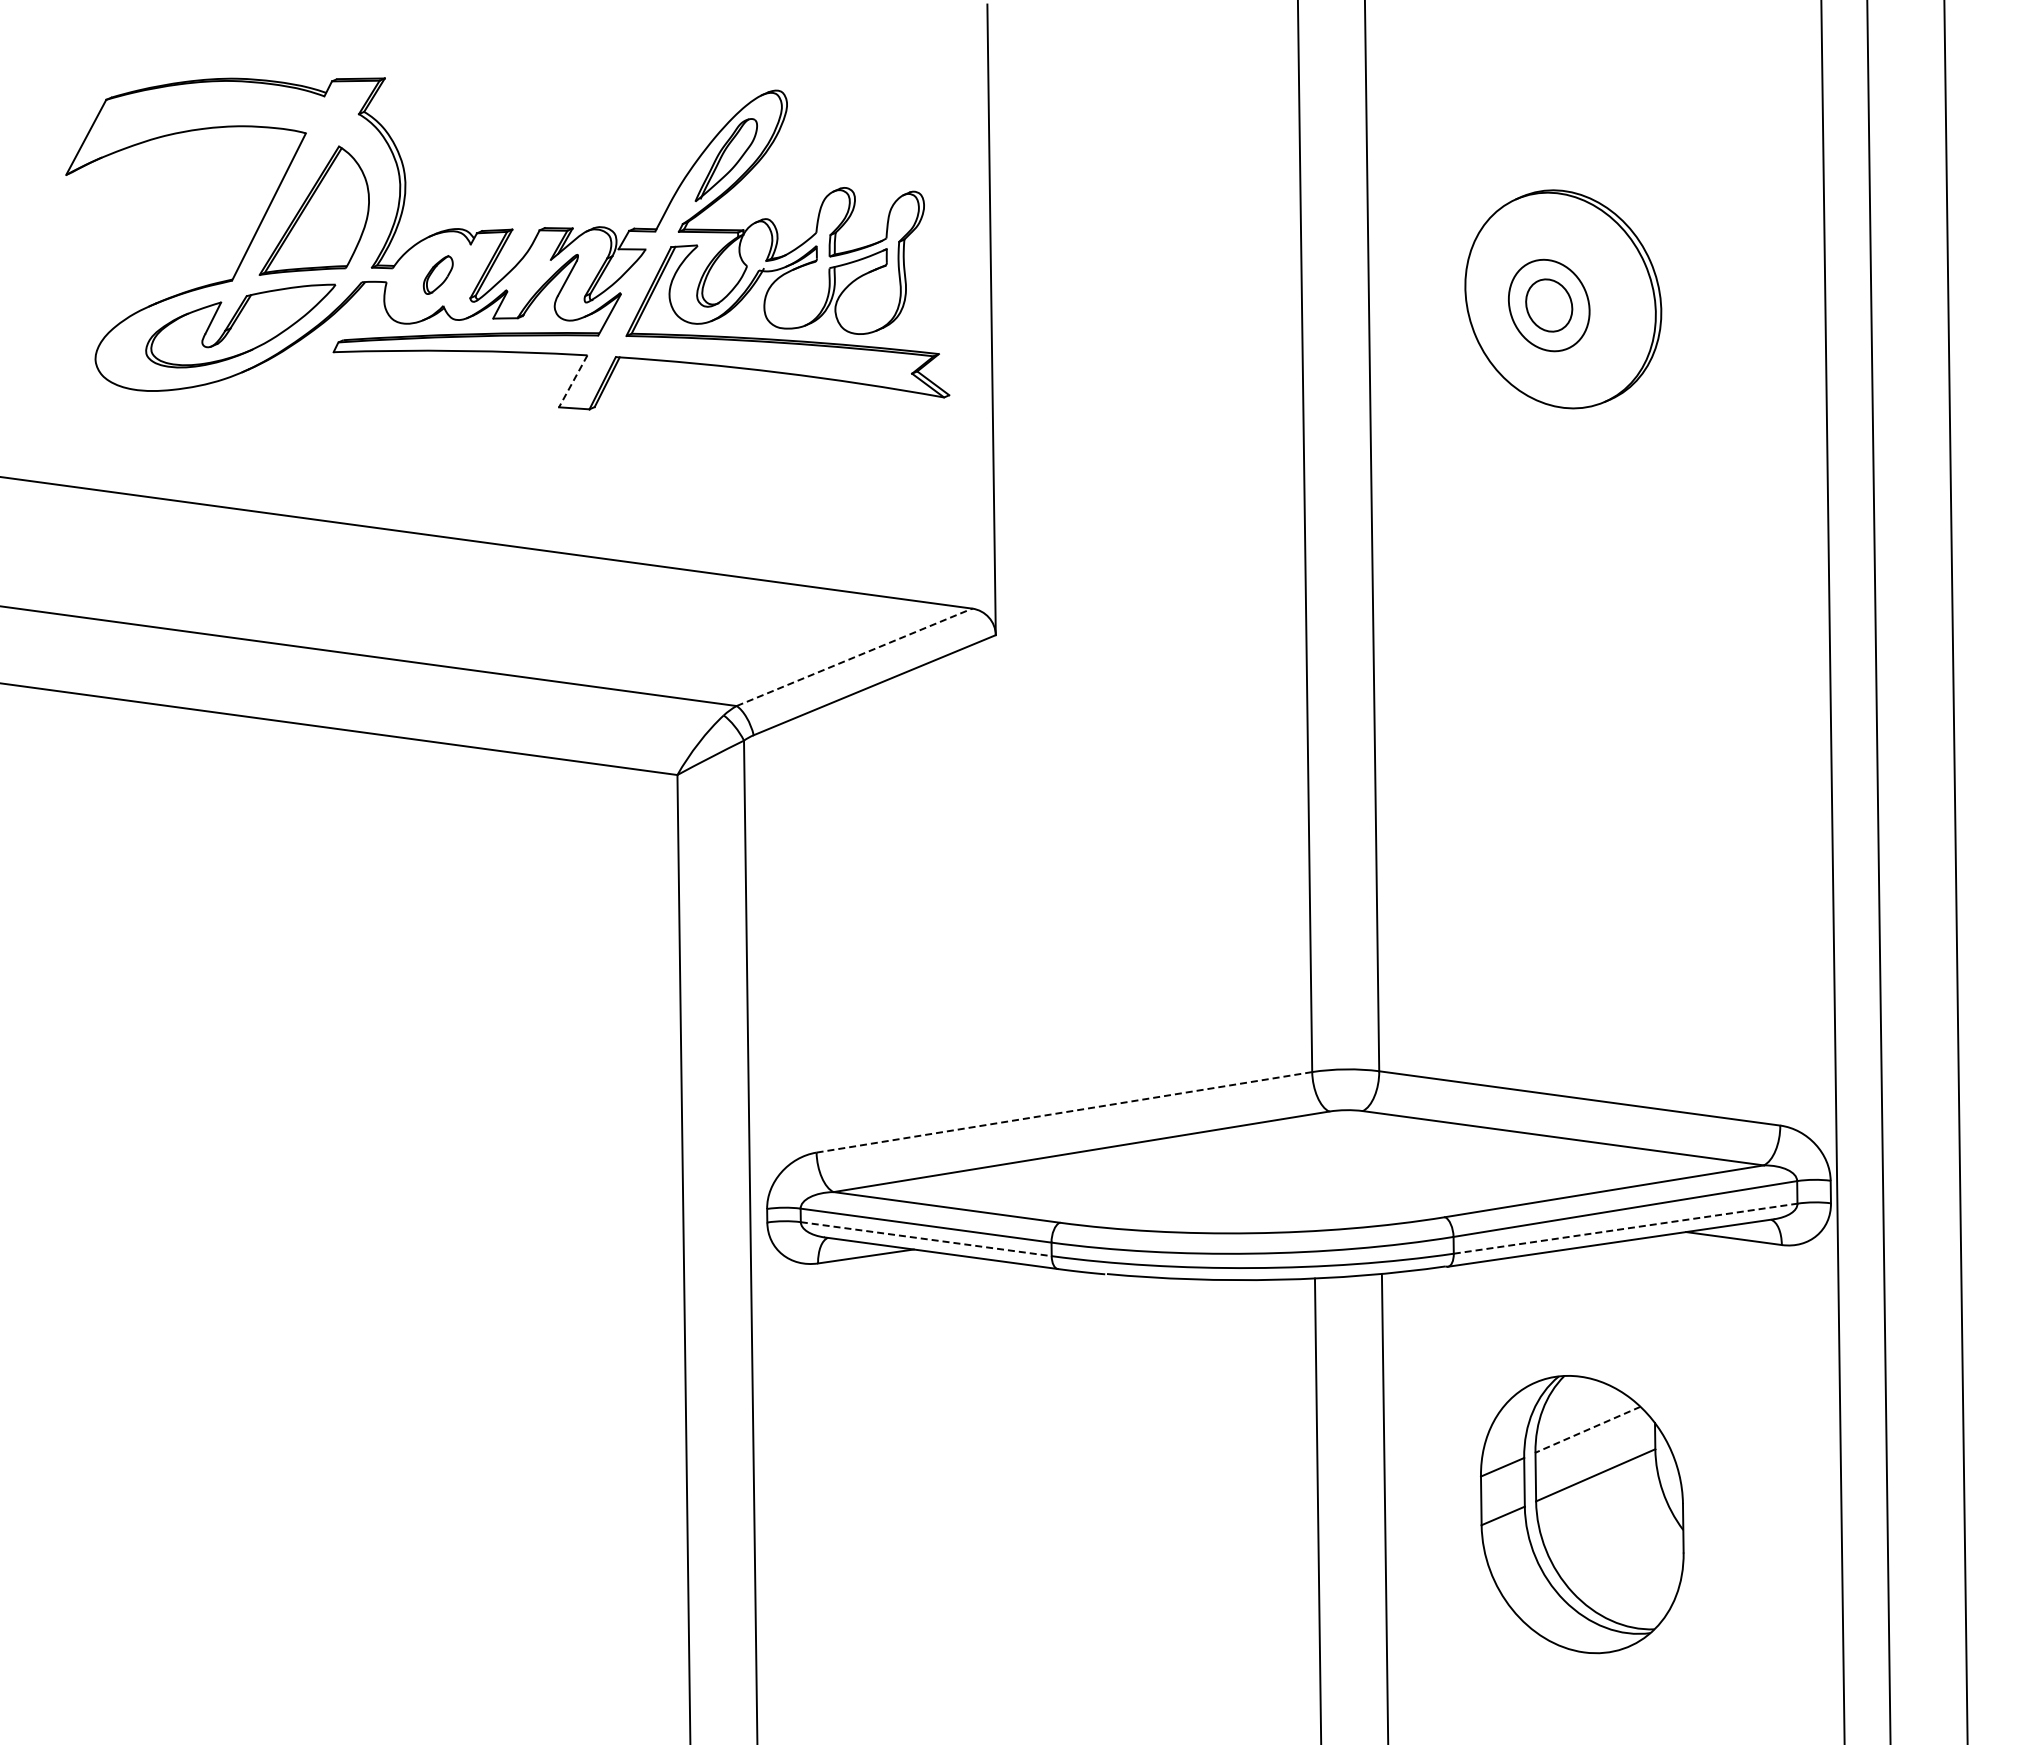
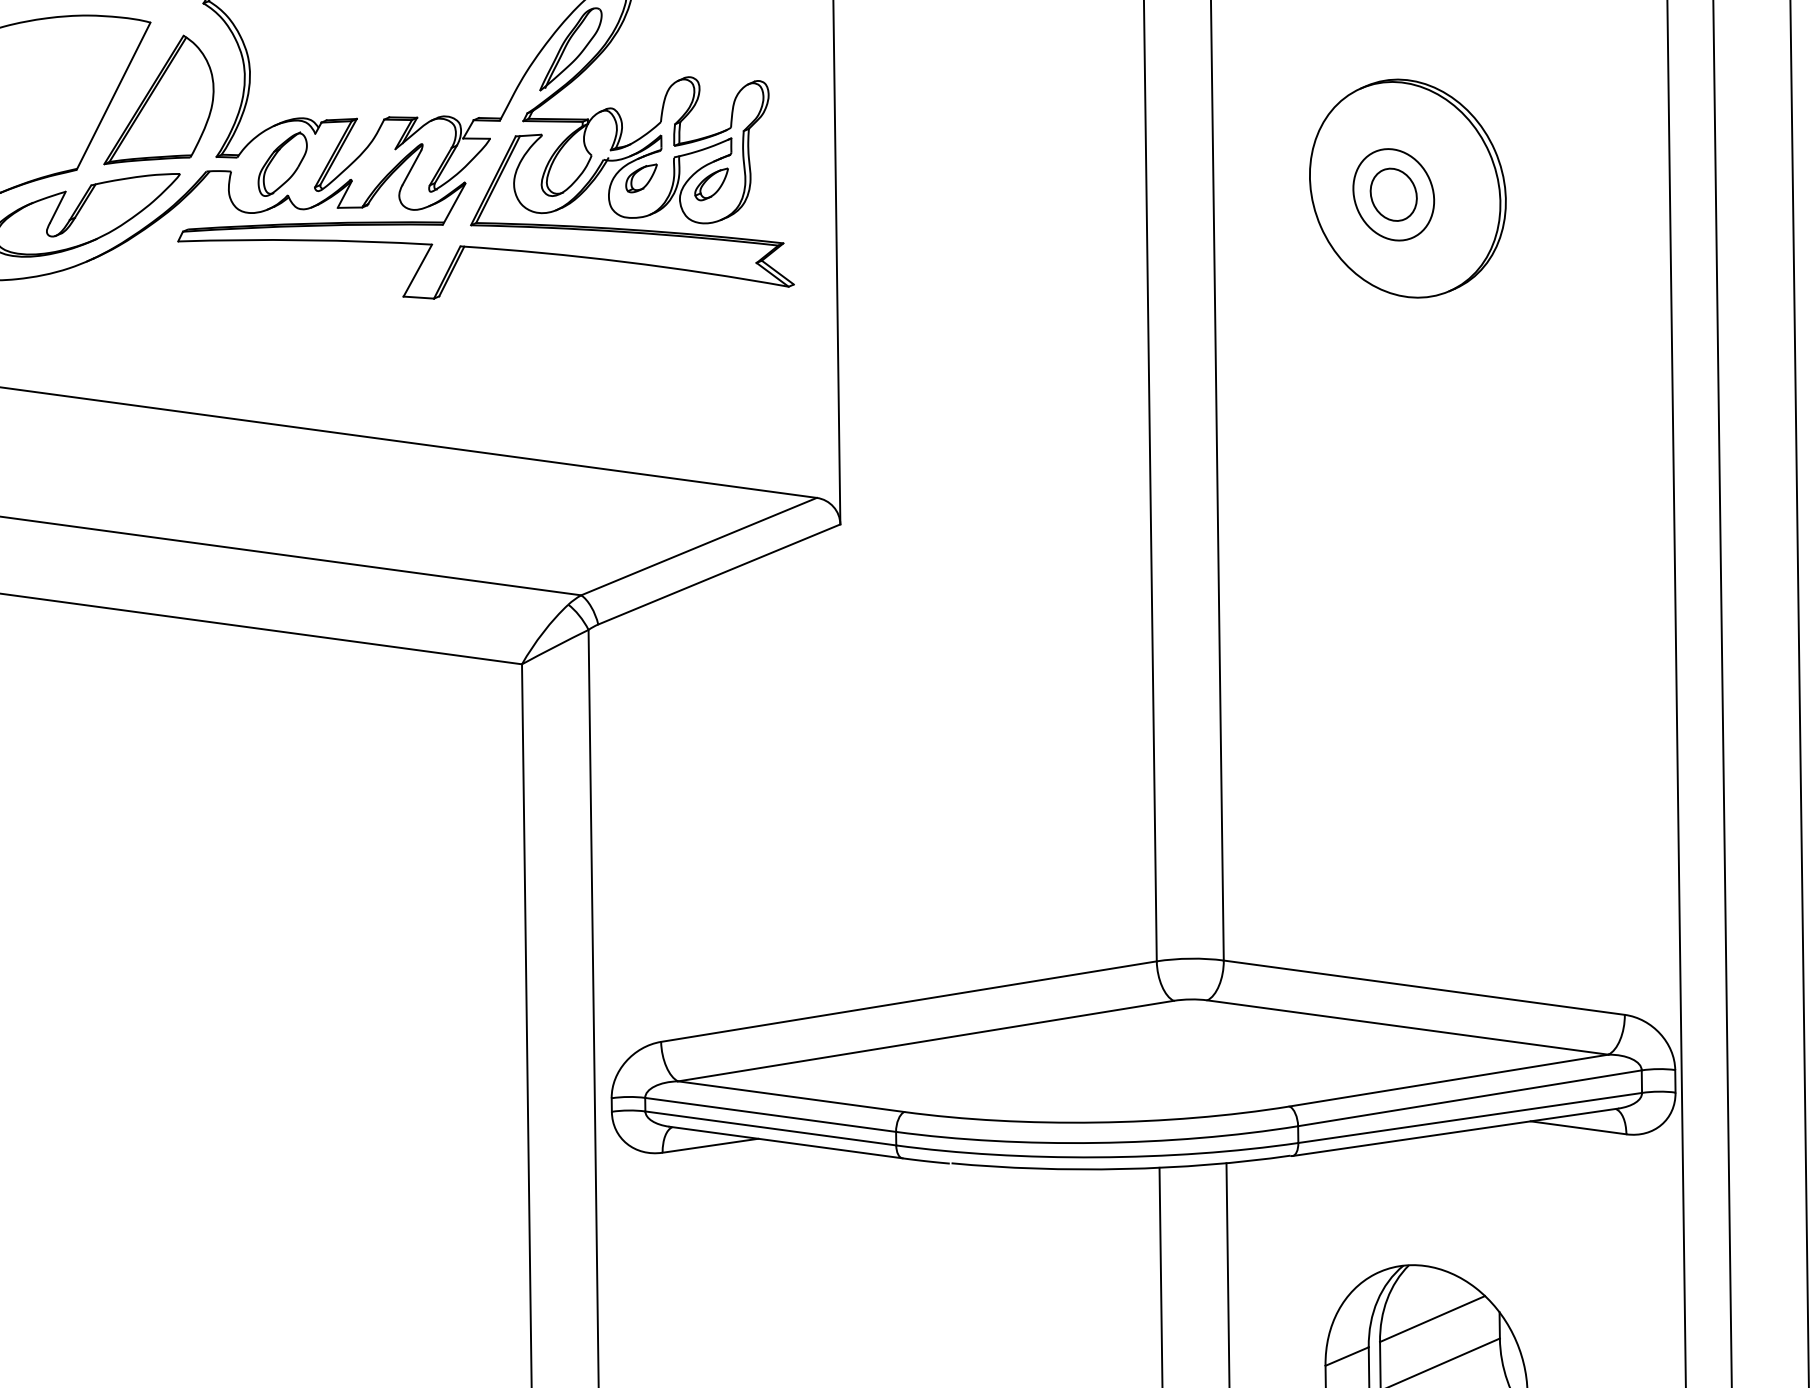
part: (438, 274) -> (283, 163), size x1.67
part: (796, 288) -> (641, 177), added
part: (866, 294) -> (711, 183), added
line: (573, 381) -> (418, 270), dashed -> solid
line: (854, 657) -> (699, 546), dashed -> solid
line: (1064, 1112) -> (909, 1001), dashed -> solid
line: (1625, 1228) -> (1470, 1117), dashed -> solid
line: (926, 1239) -> (771, 1128), dashed -> solid
line: (1587, 1429) -> (1432, 1318), dashed -> solid

